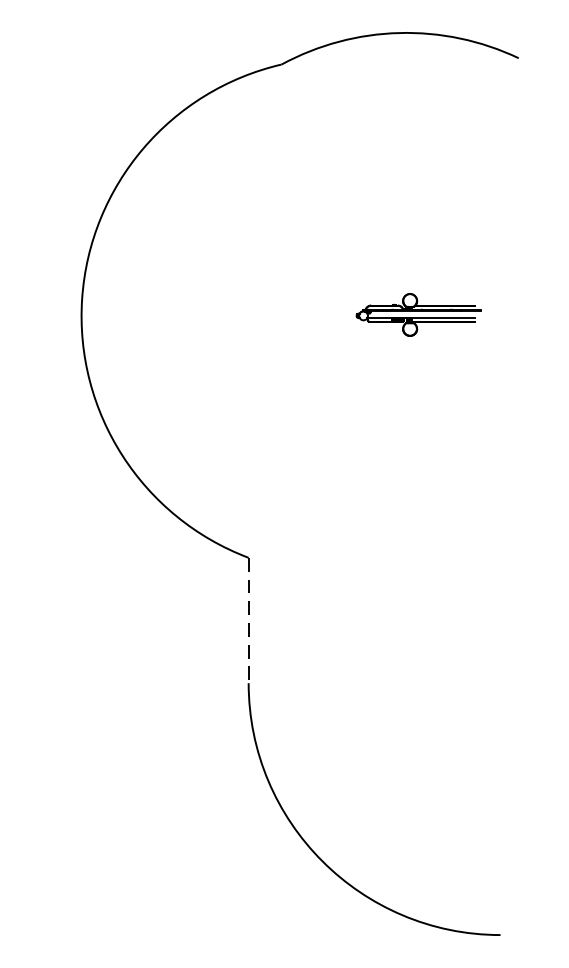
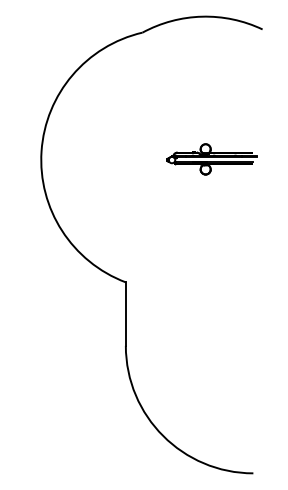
part: (417, 315) -> (211, 159), size x1.43
line: (247, 621) -> (125, 314), dashed -> solid

